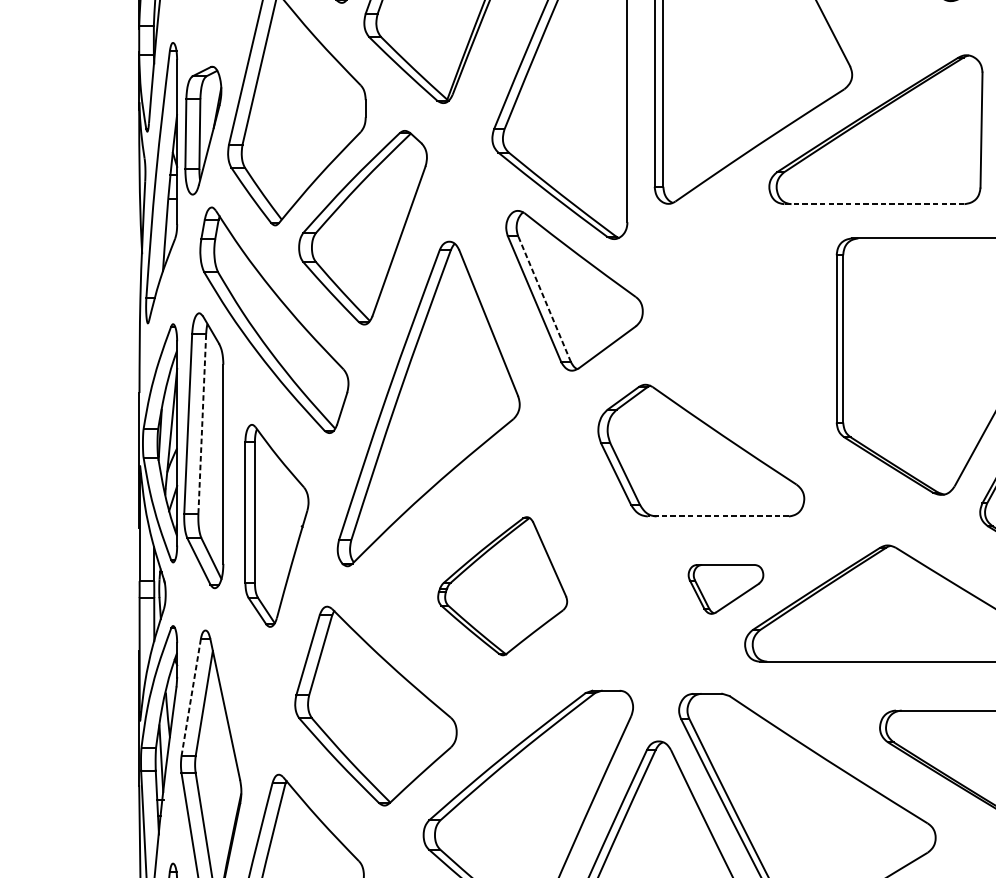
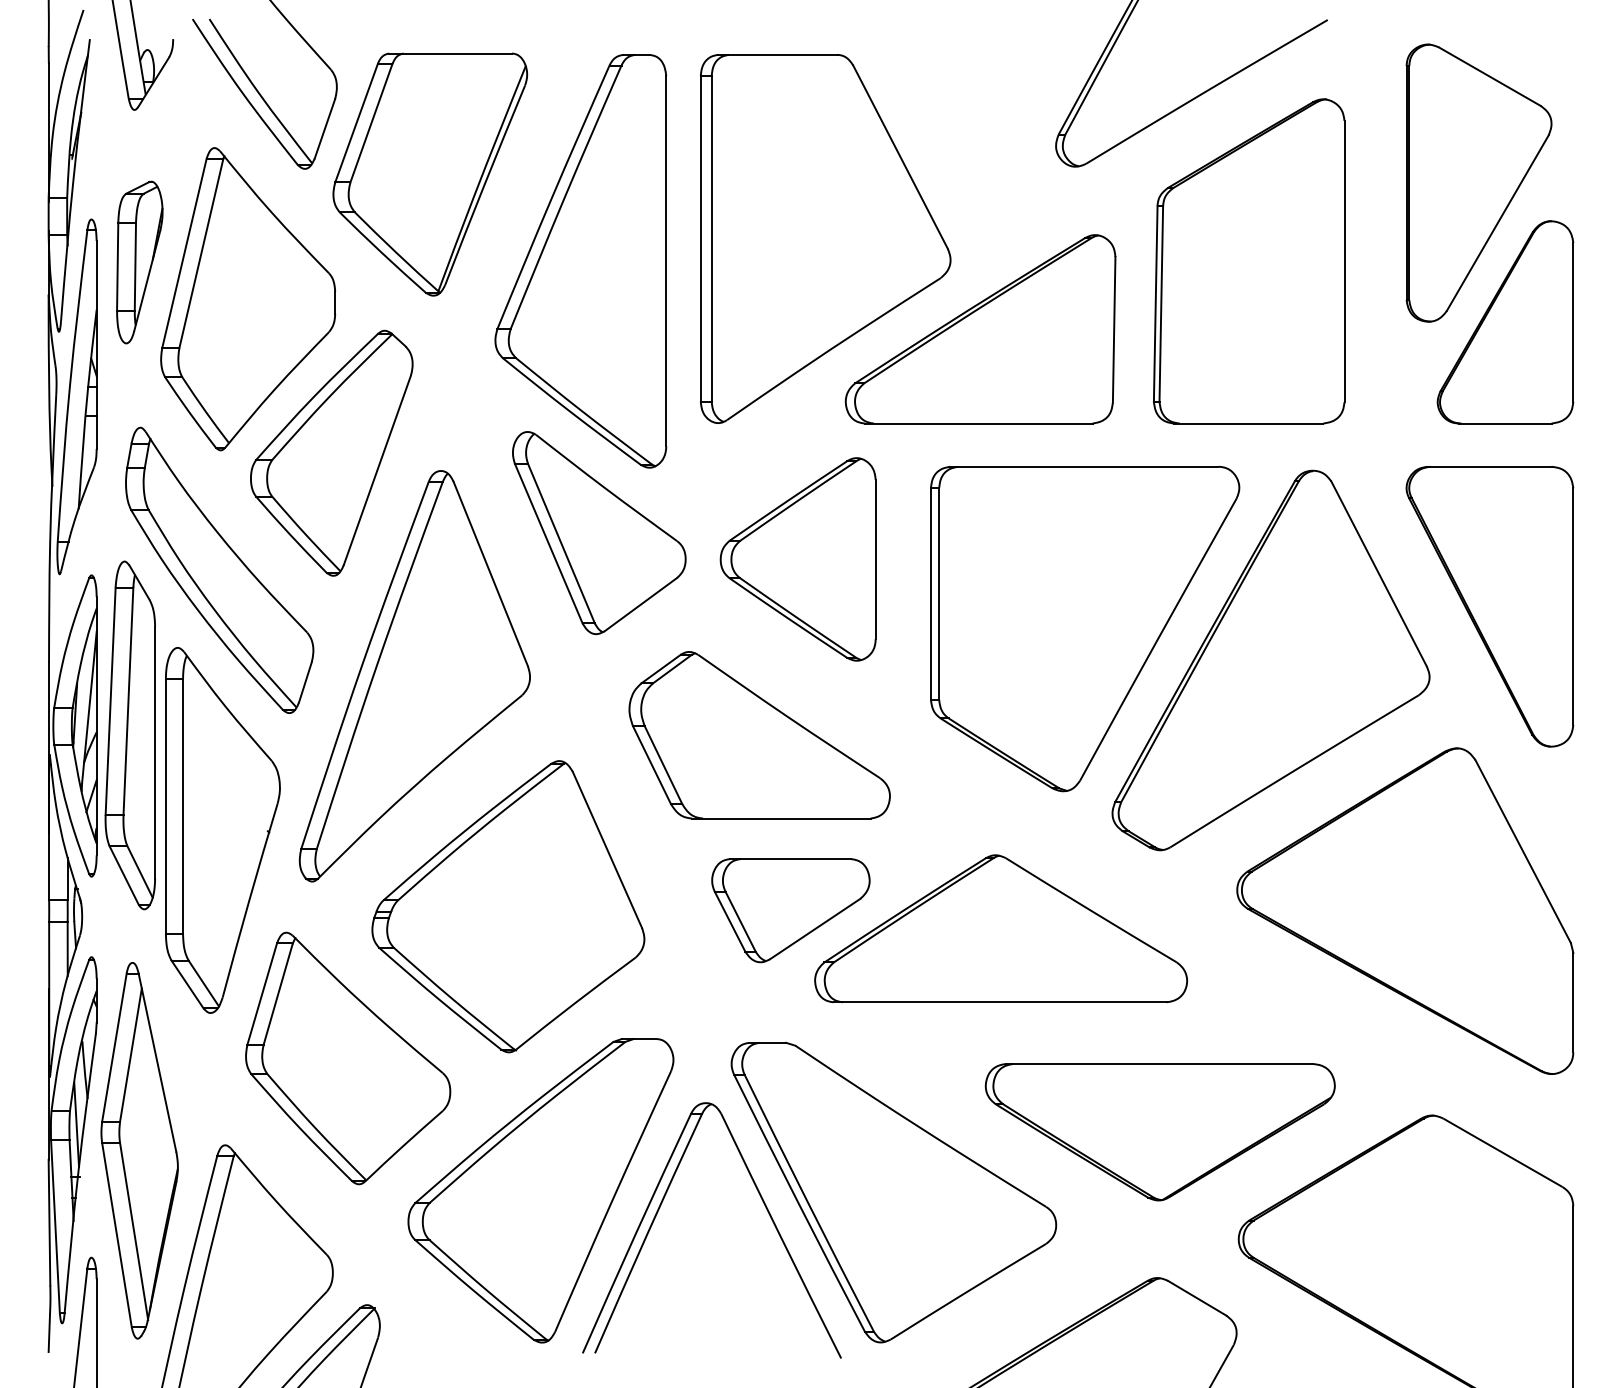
part: (203, 130) -> (139, 262), moved
line: (874, 204) -> (978, 423), dashed -> solid
line: (544, 299) -> (561, 543), dashed -> solid
part: (731, 311) -> (797, 559), added
line: (202, 423) -> (128, 701), dashed -> solid
line: (717, 516) -> (780, 818), dashed -> solid
part: (276, 525) -> (222, 830), size x1.43
part: (502, 585) -> (508, 906), size x1.67
part: (725, 589) -> (790, 910), size x1.67
line: (191, 697) -> (114, 1047), dashed -> solid

